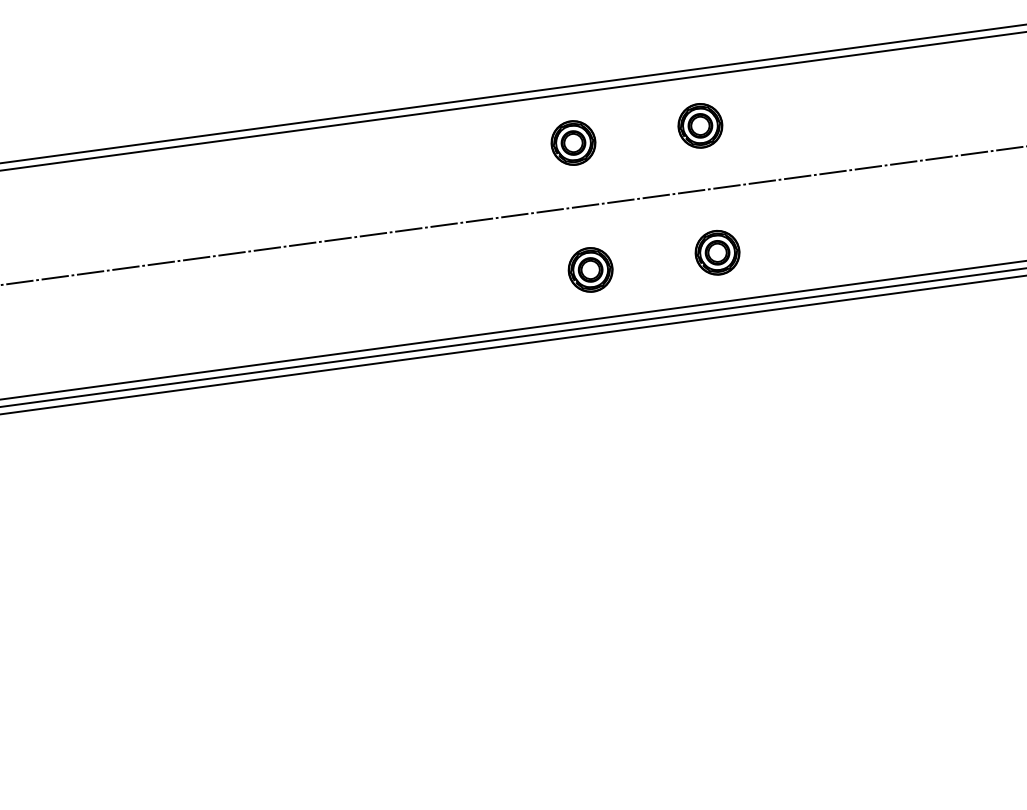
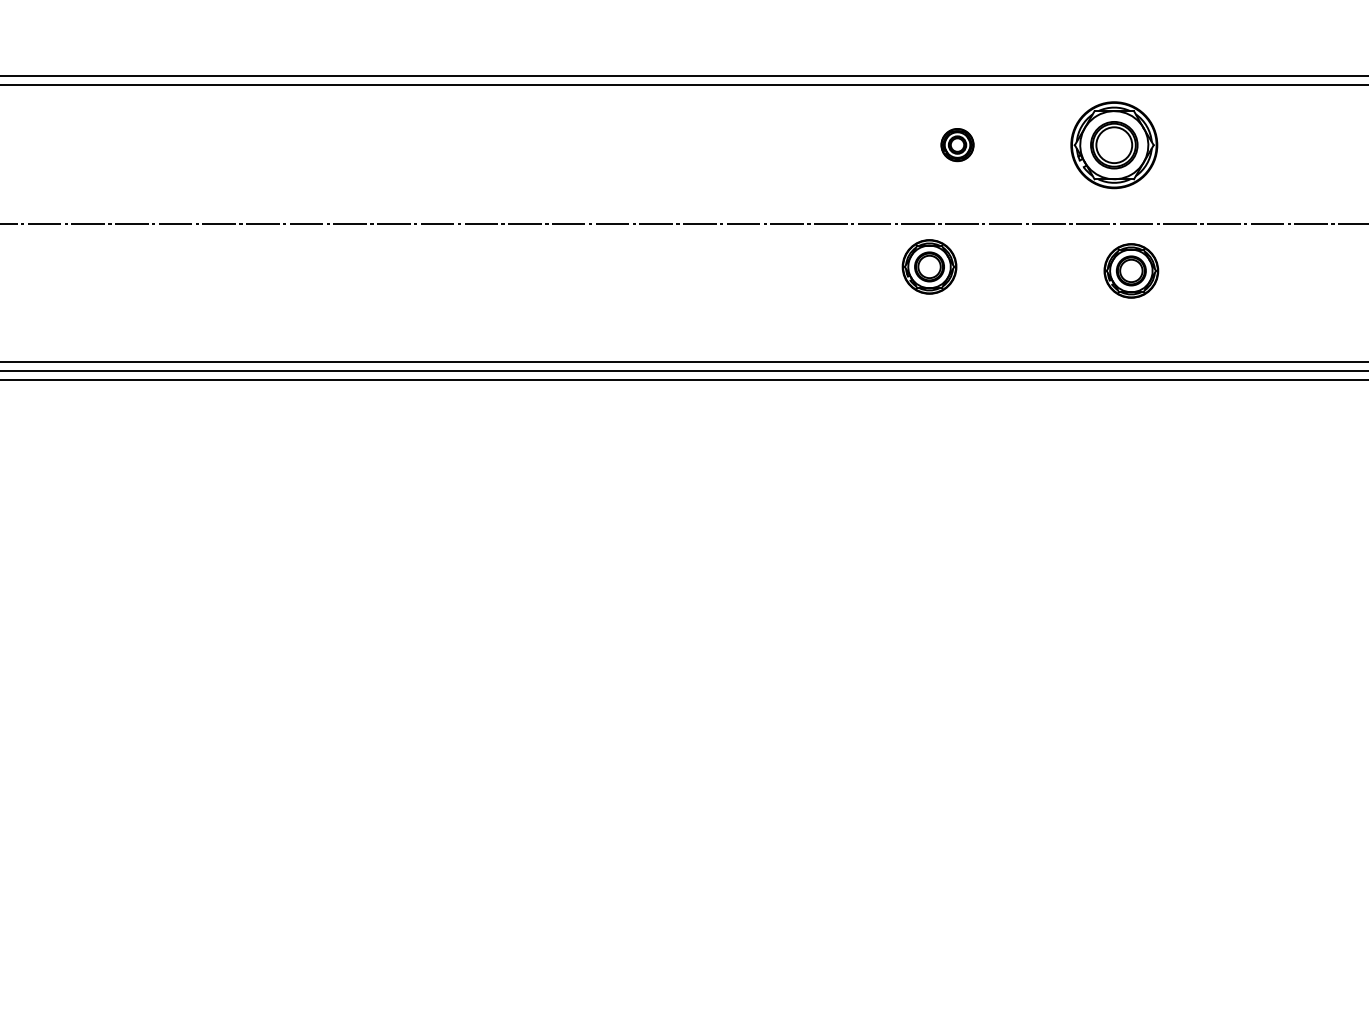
part: (700, 125) -> (1114, 144), size x1.6
part: (573, 142) -> (957, 144), size x0.6
part: (717, 252) -> (1131, 270), moved
part: (590, 269) -> (929, 266), moved

